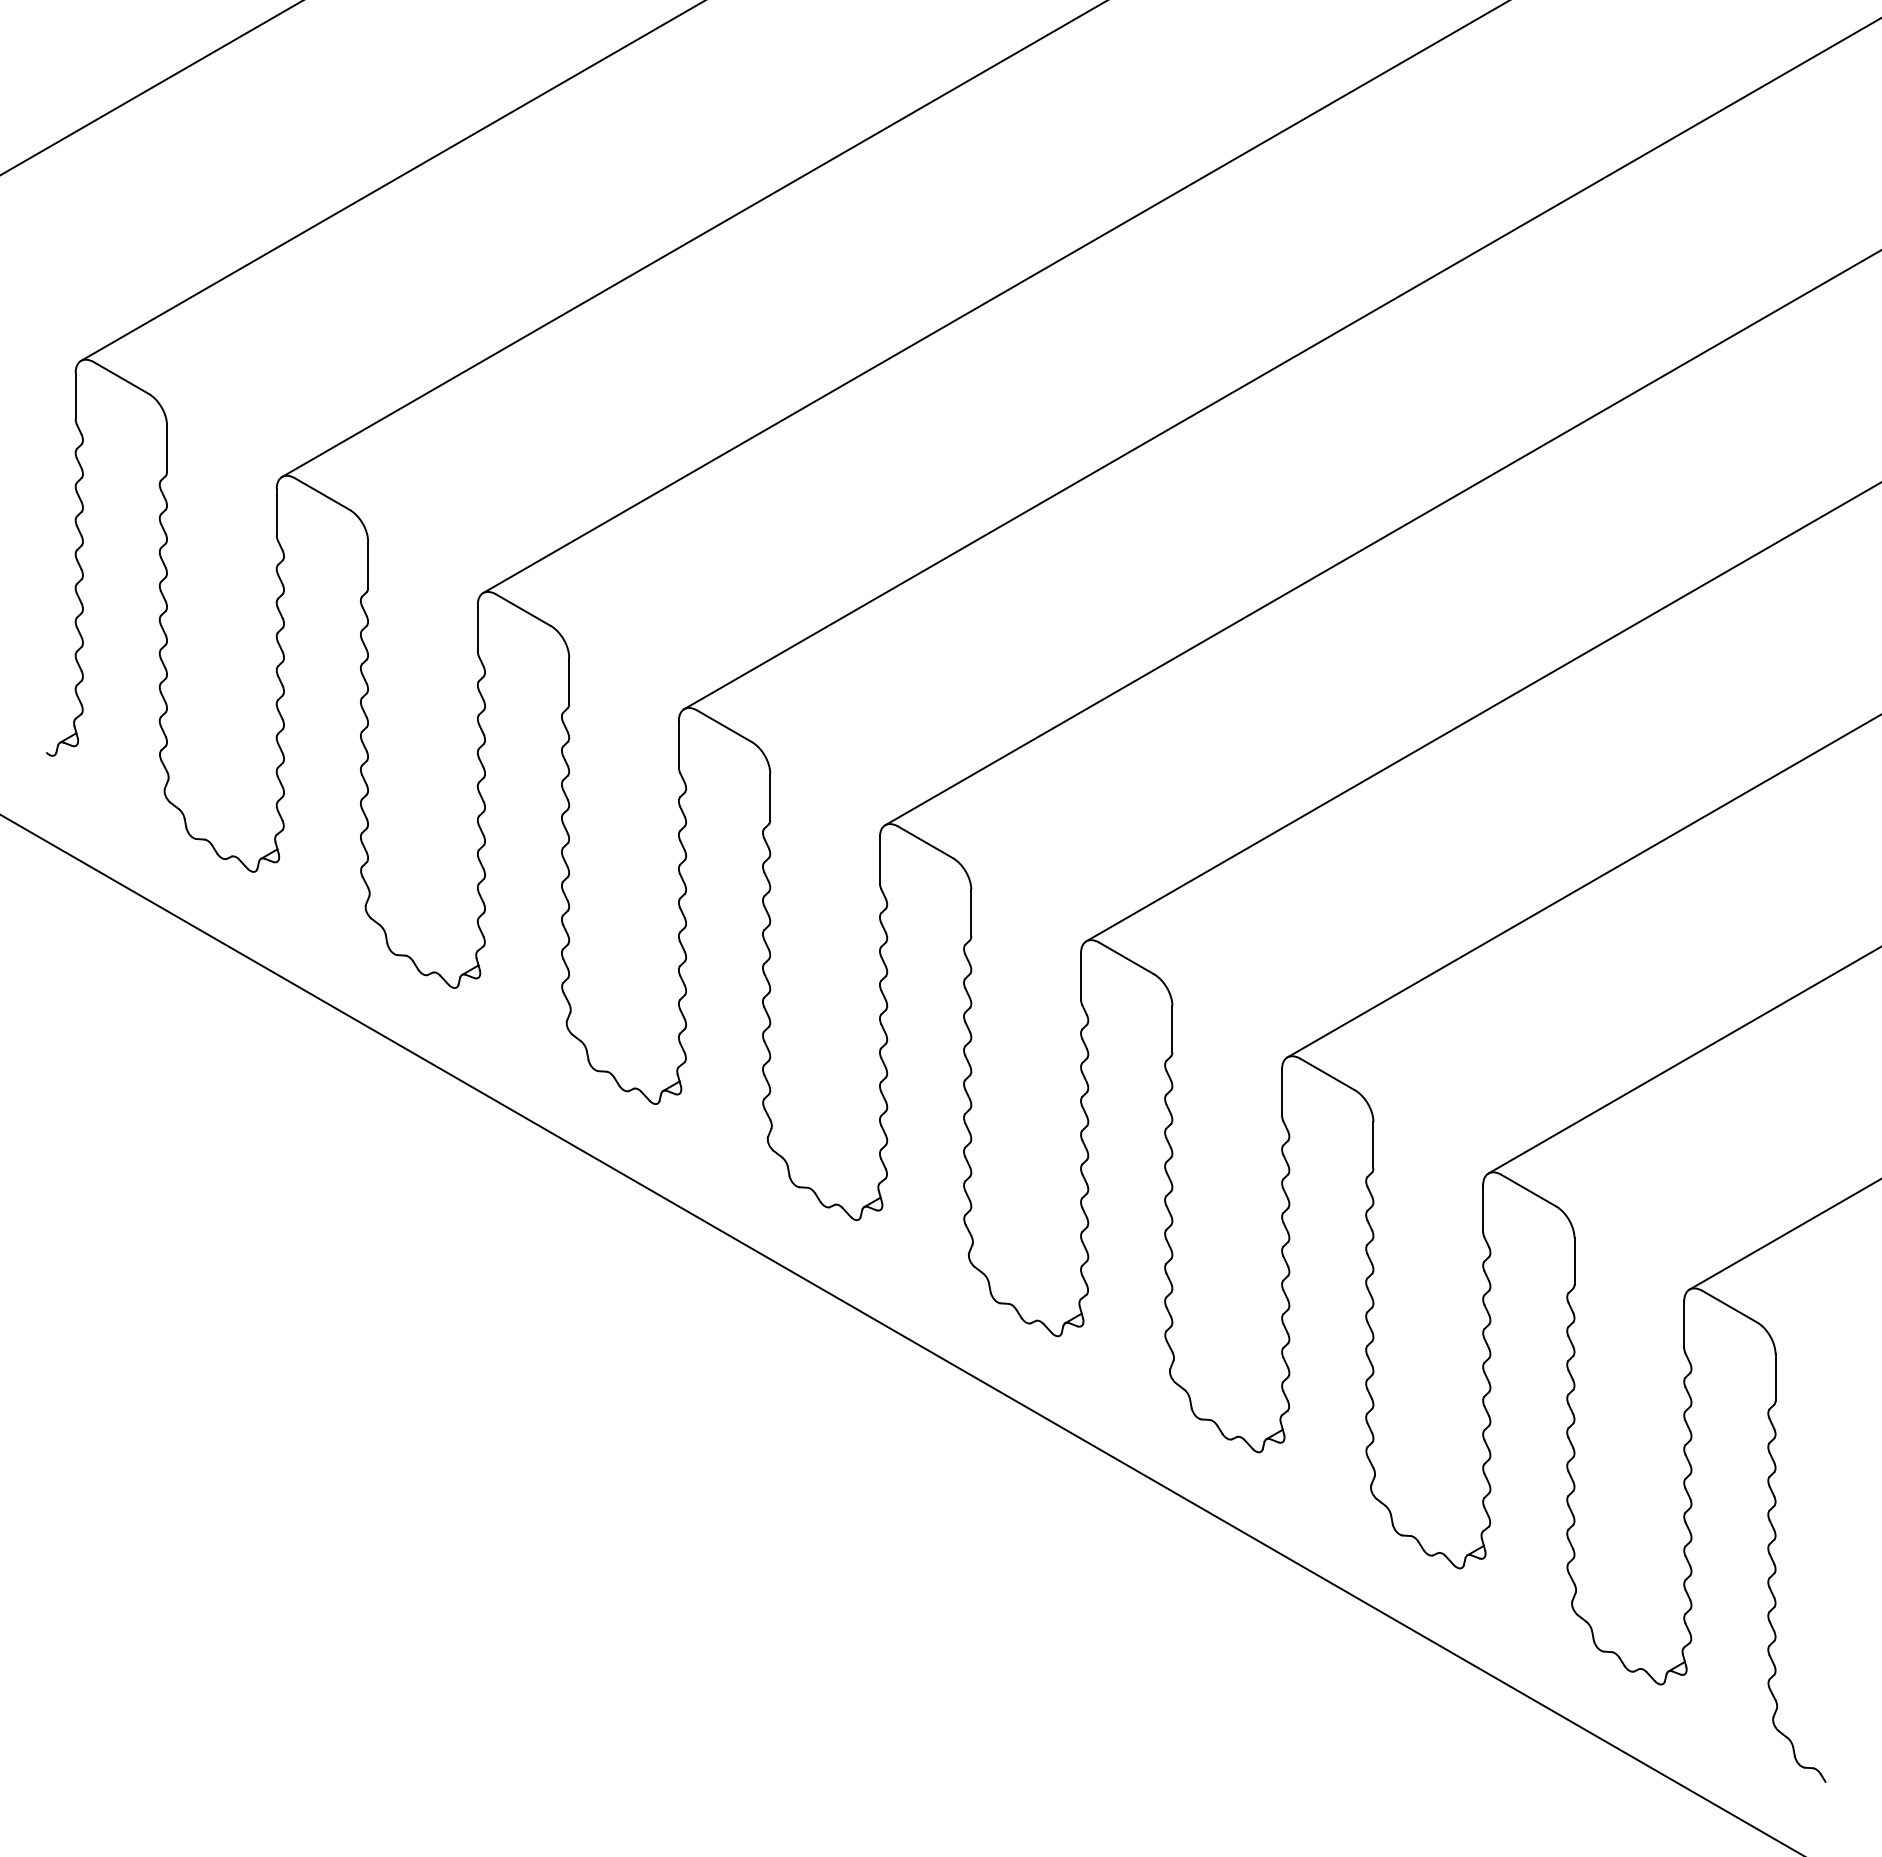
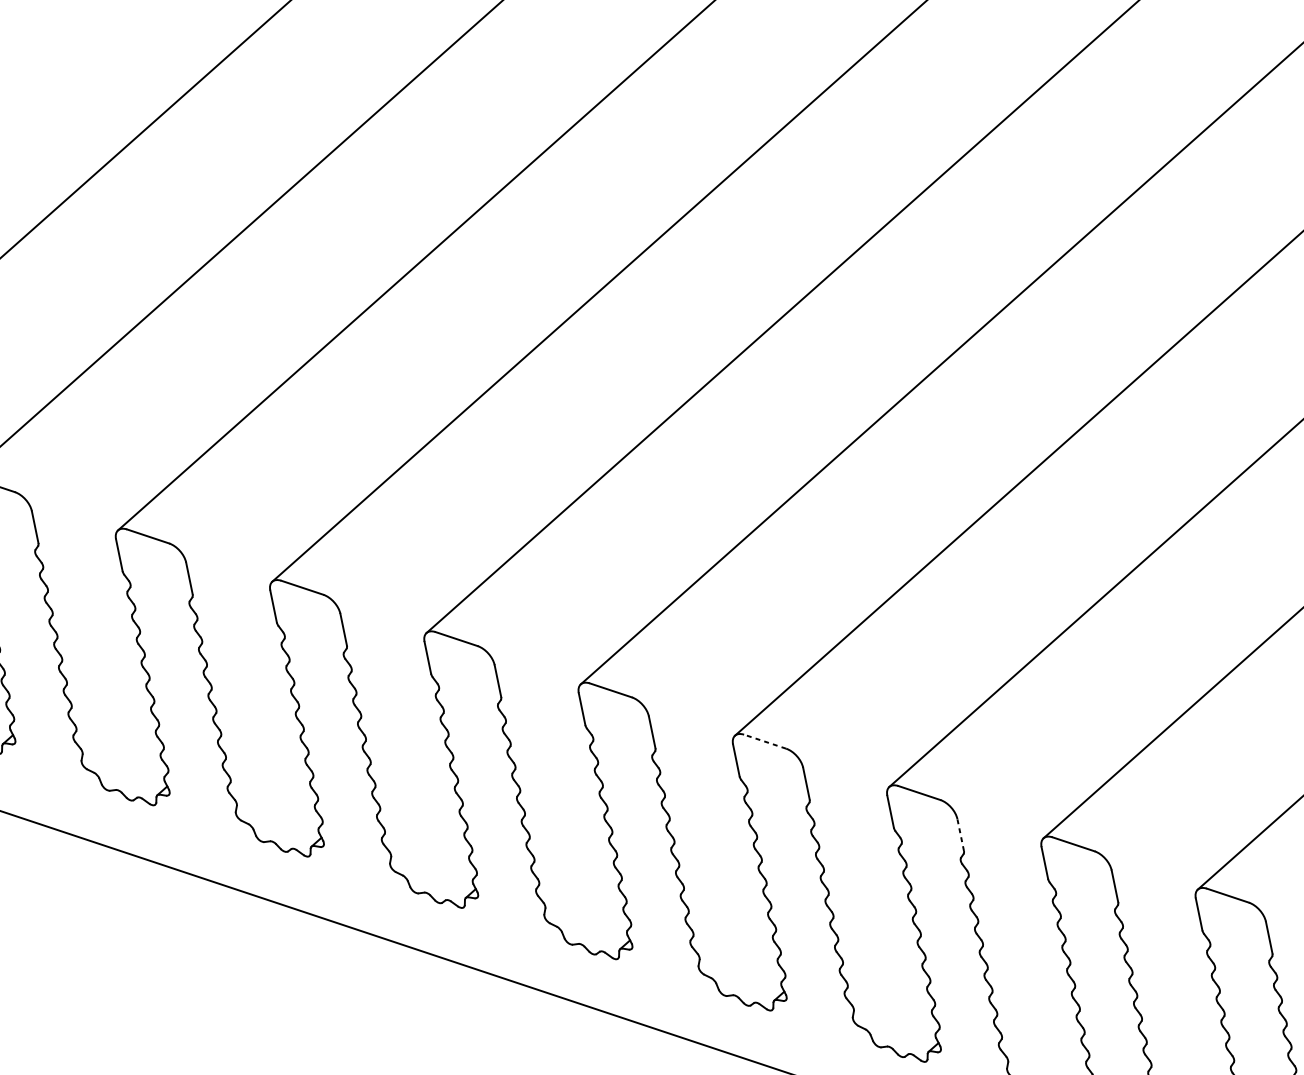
line: (1126, 958) -> (765, 741), solid -> dashed
line: (1373, 1144) -> (960, 834), solid -> dashed

